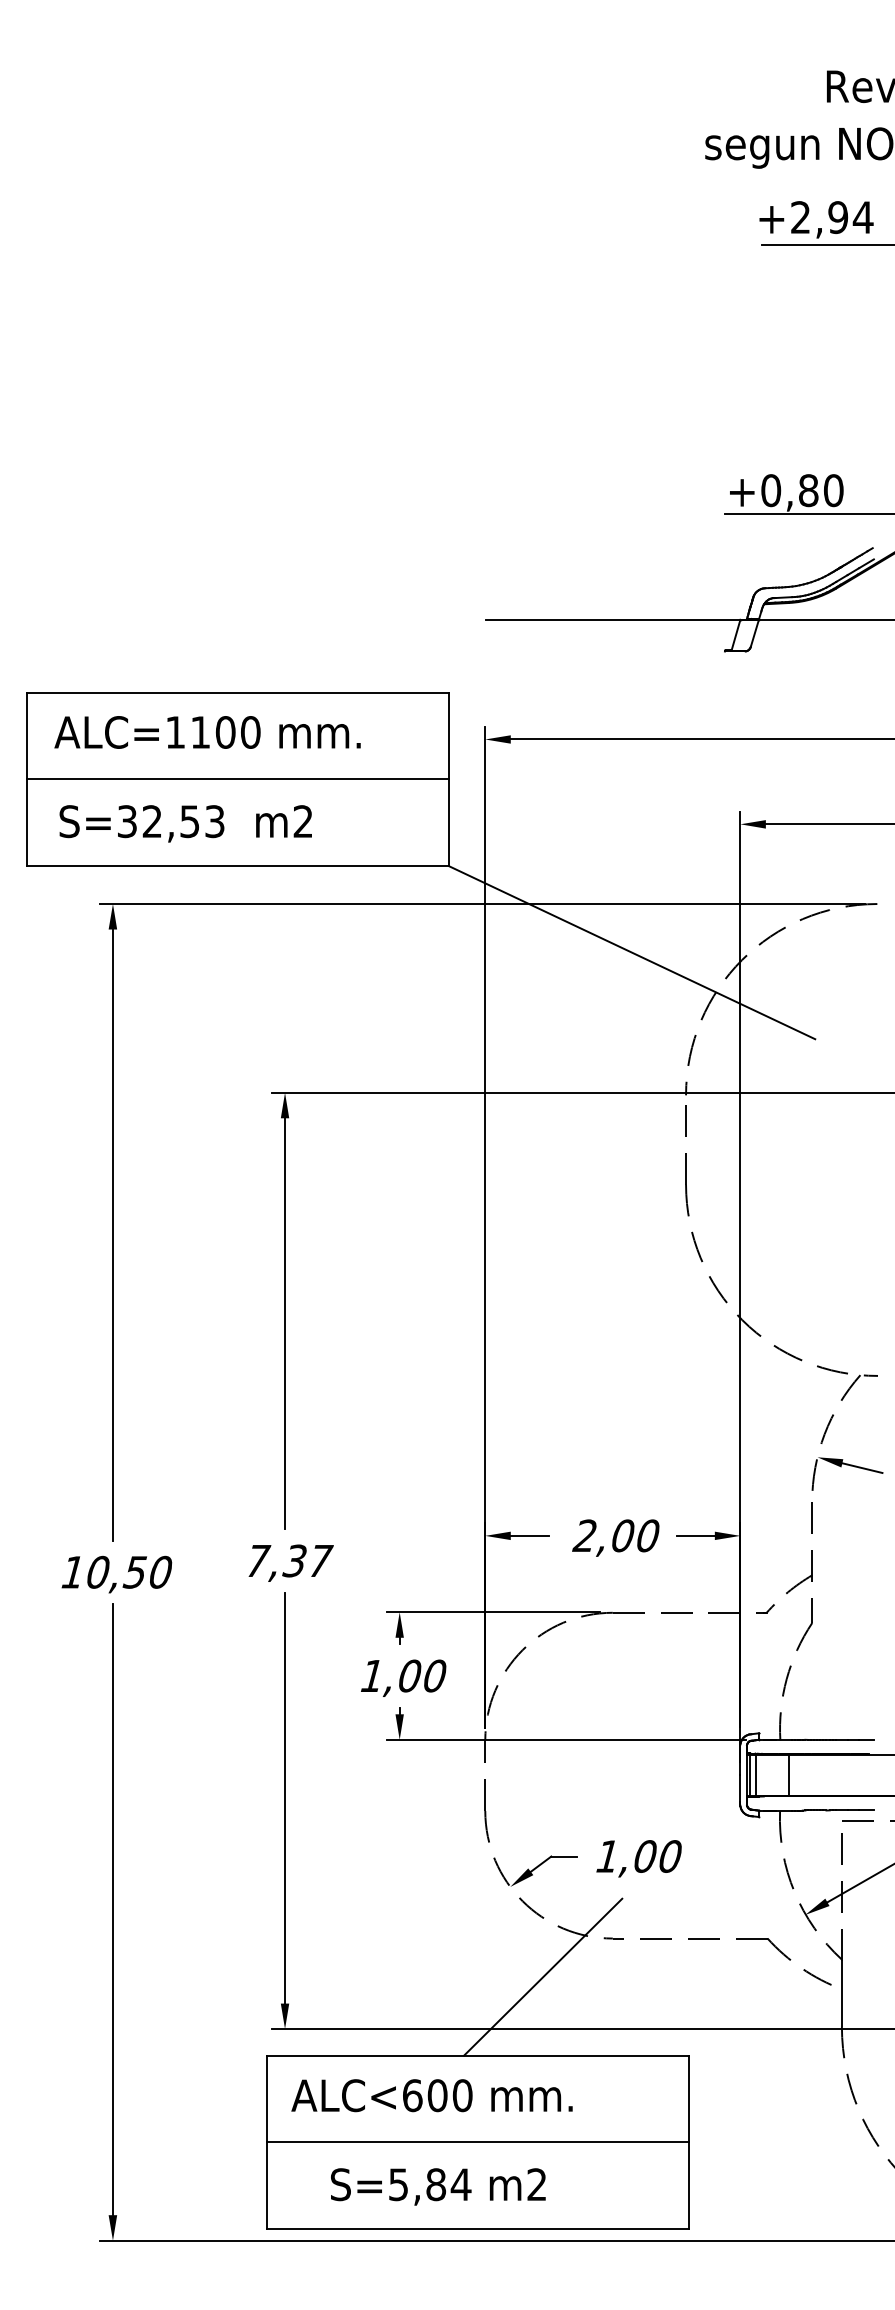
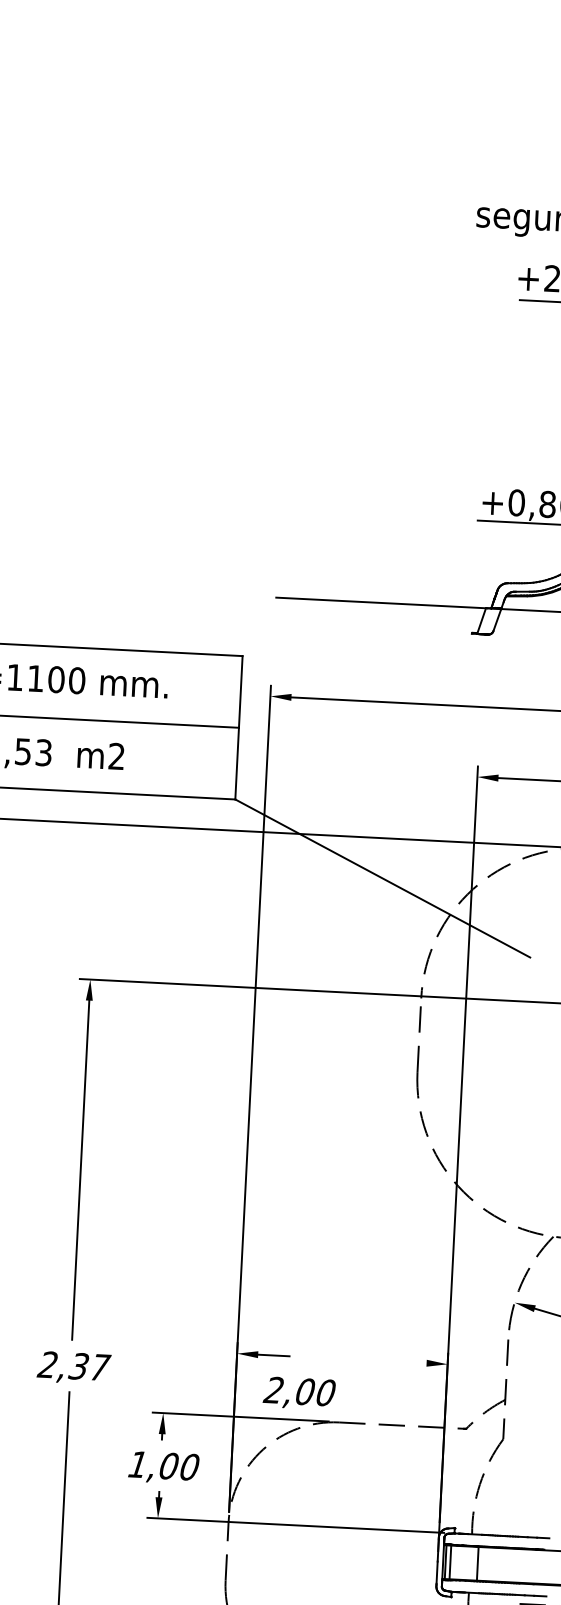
line: (695, 1535) -> (410, 1362), removed
text: (615, 1537) -> (299, 1392), moved
text: (257, 1560) -> (48, 1364), 7,37 -> 2,37

